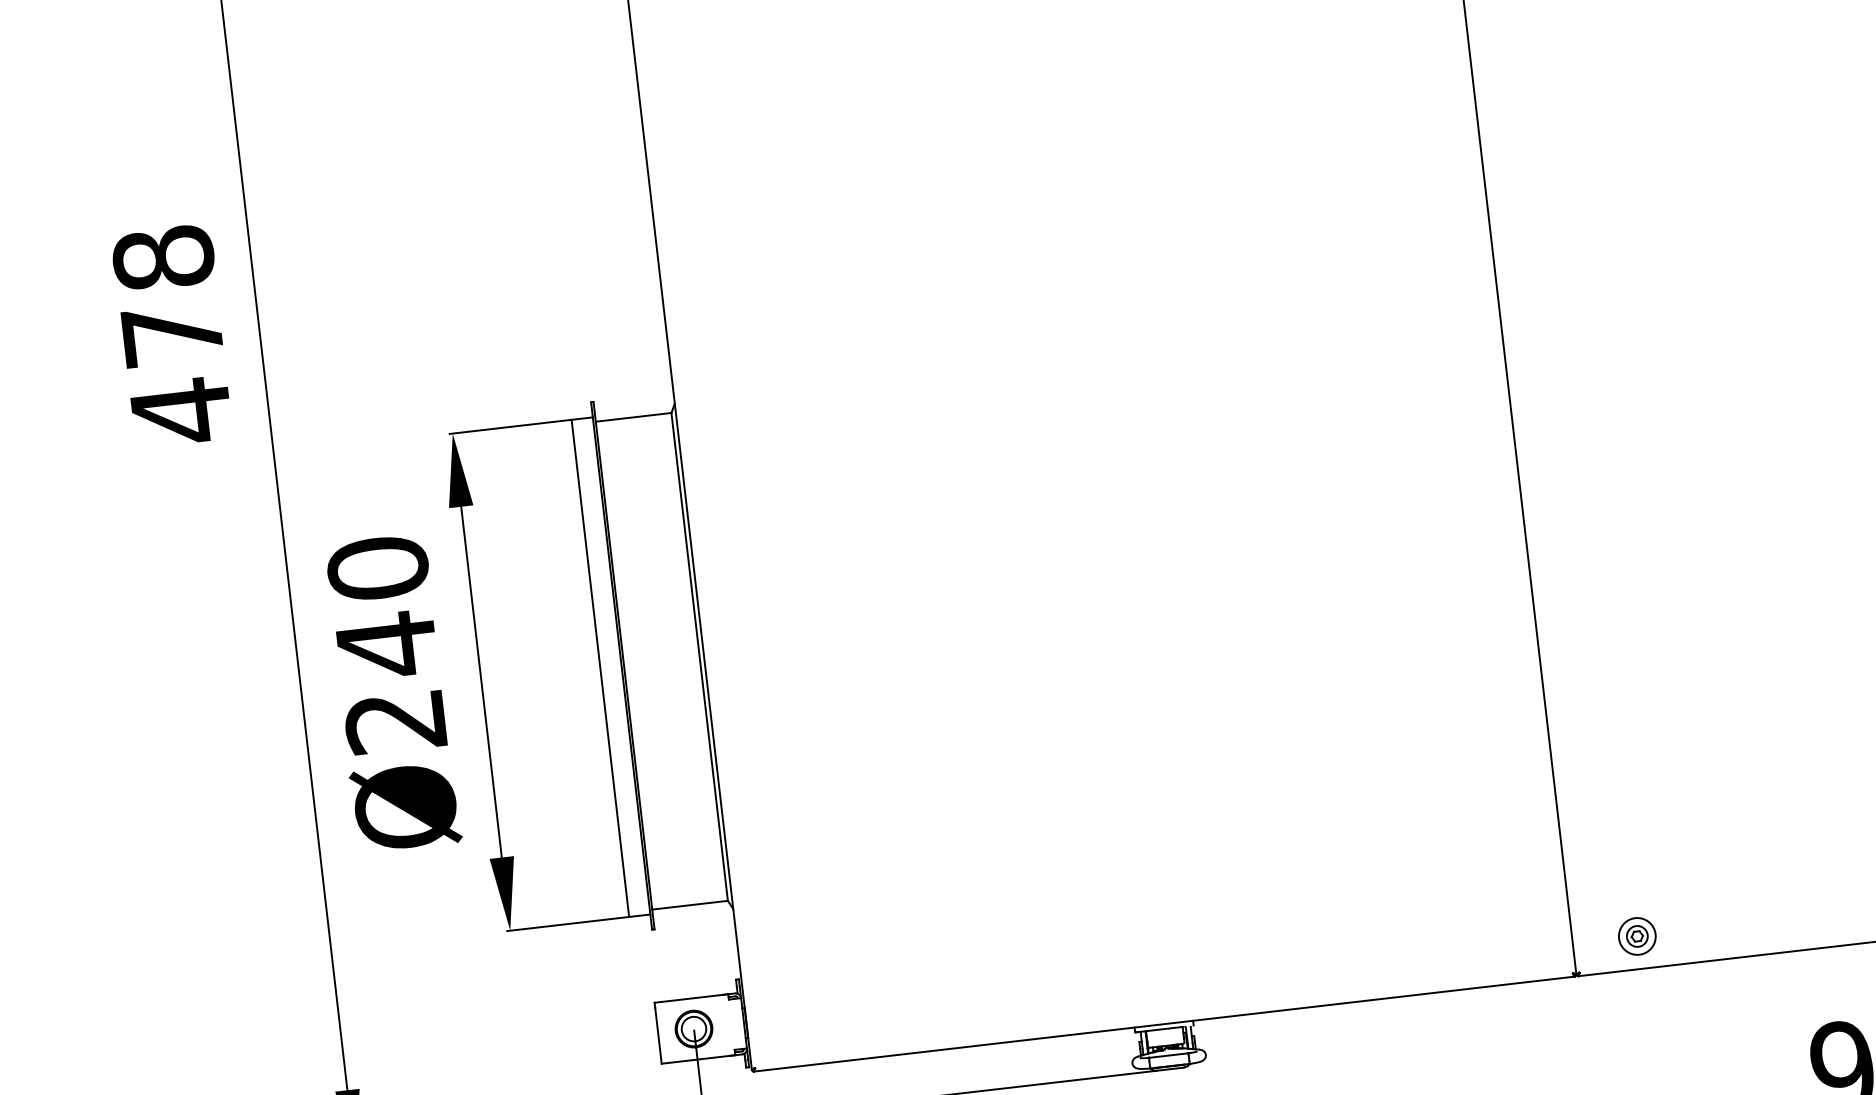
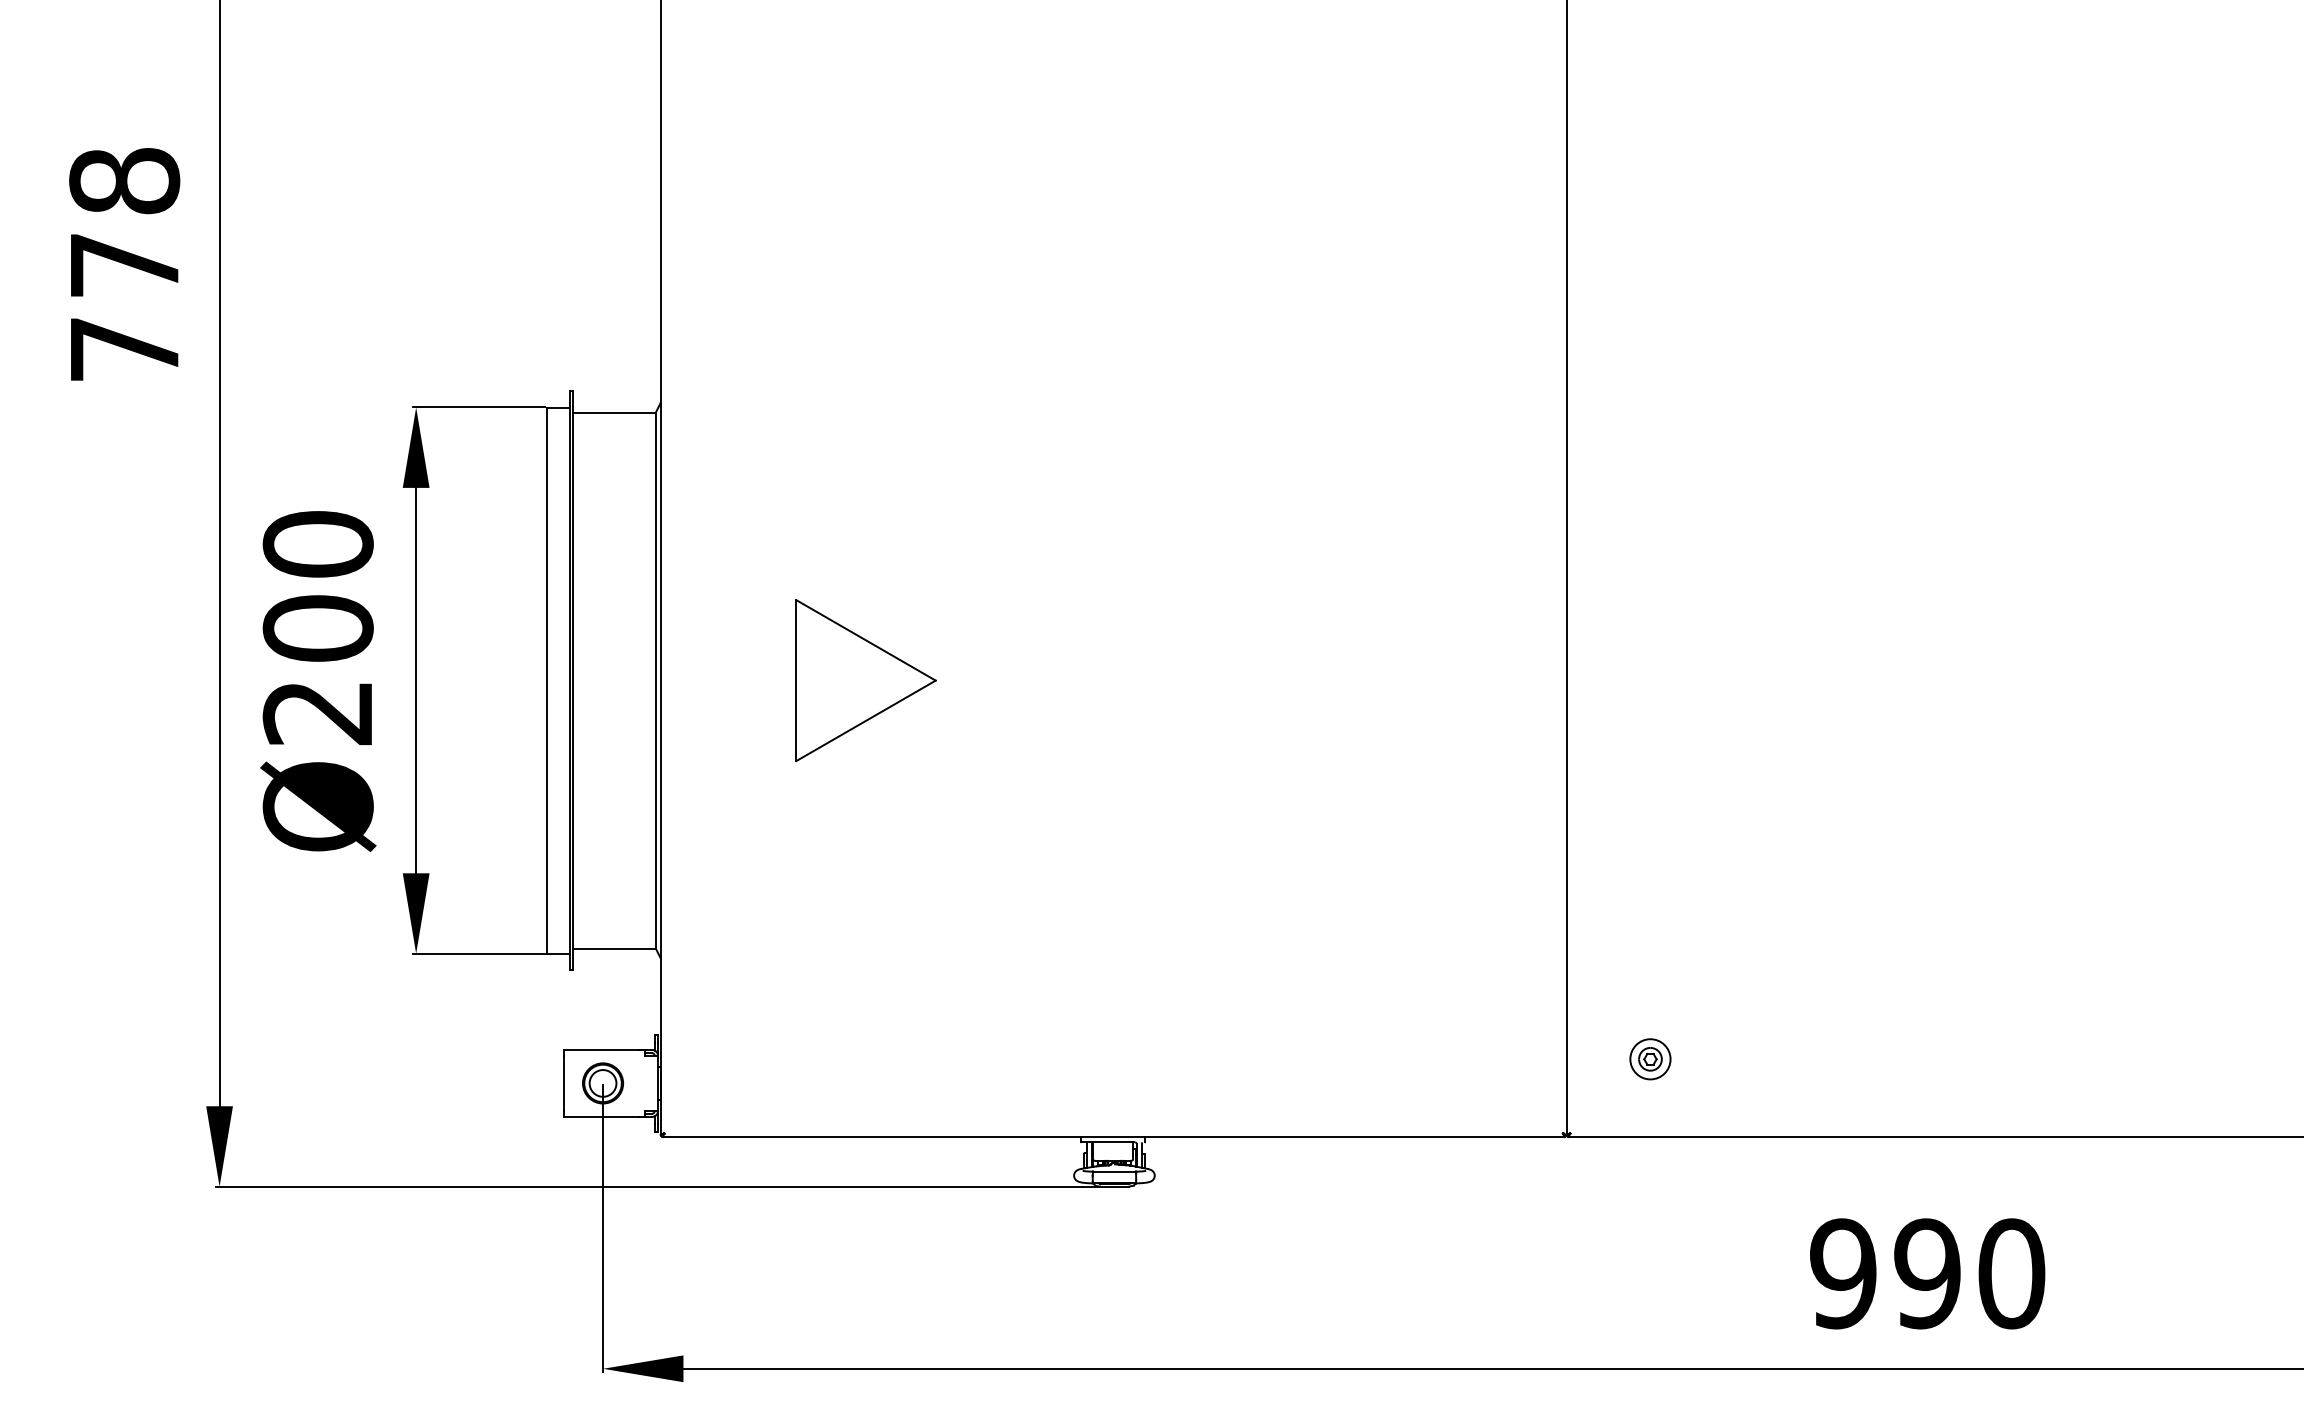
text: (181, 411) -> (124, 349), 478 -> 778
part: (890, 634) -> (865, 680), added
text: (386, 645) -> (317, 628), Ø240 -> Ø200
part: (1637, 936) -> (1650, 1059), moved

